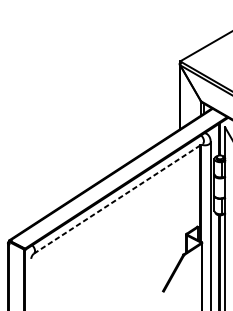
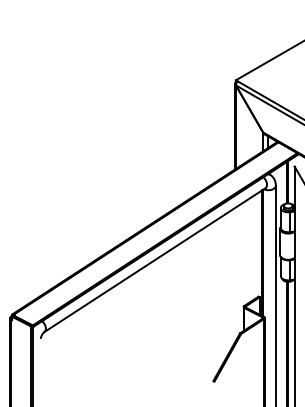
line: (118, 199) -> (154, 260), dashed -> solid

